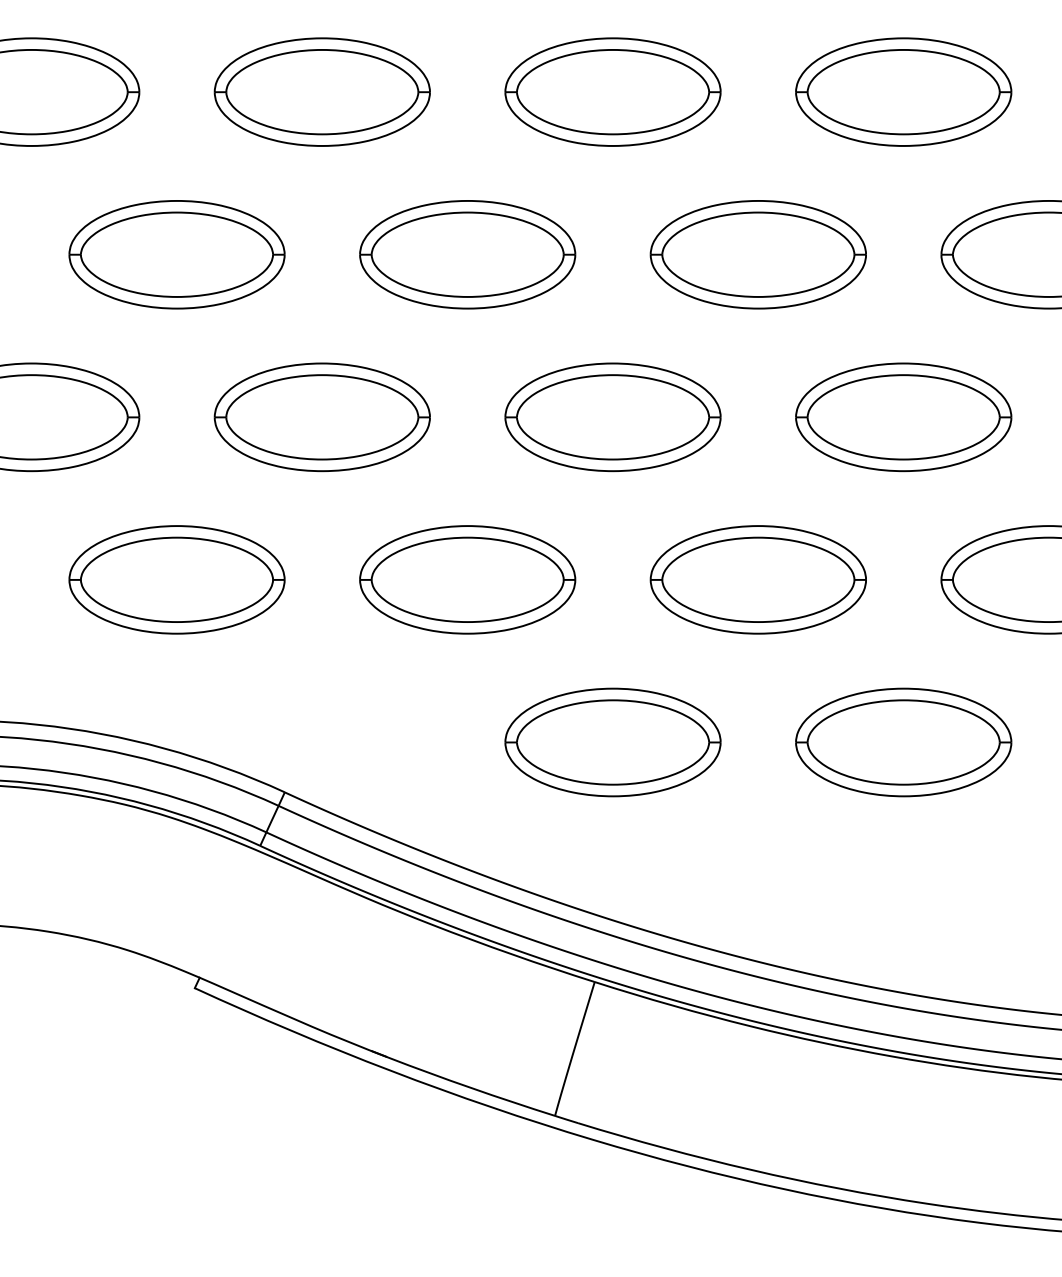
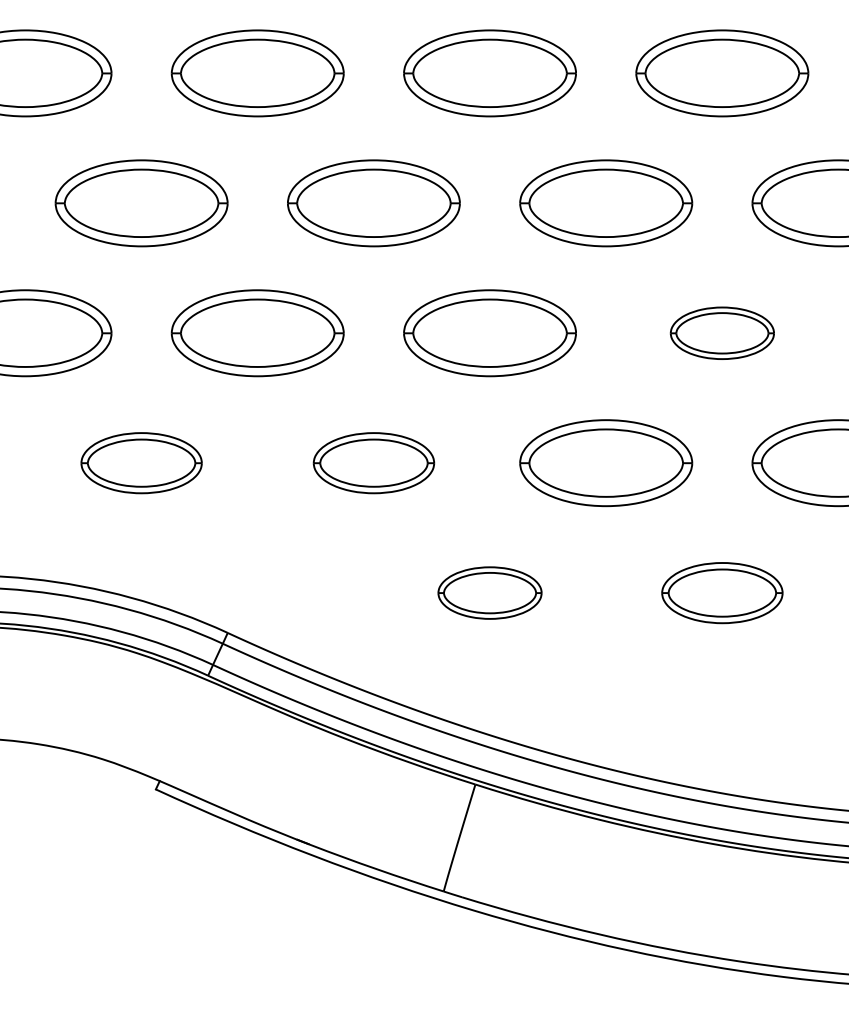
part: (903, 417) -> (722, 333), size x0.6
part: (176, 579) -> (141, 462), size x0.7
part: (467, 579) -> (373, 462), size x0.7
part: (612, 742) -> (489, 593), size x0.6
part: (903, 742) -> (722, 593), size x0.7

